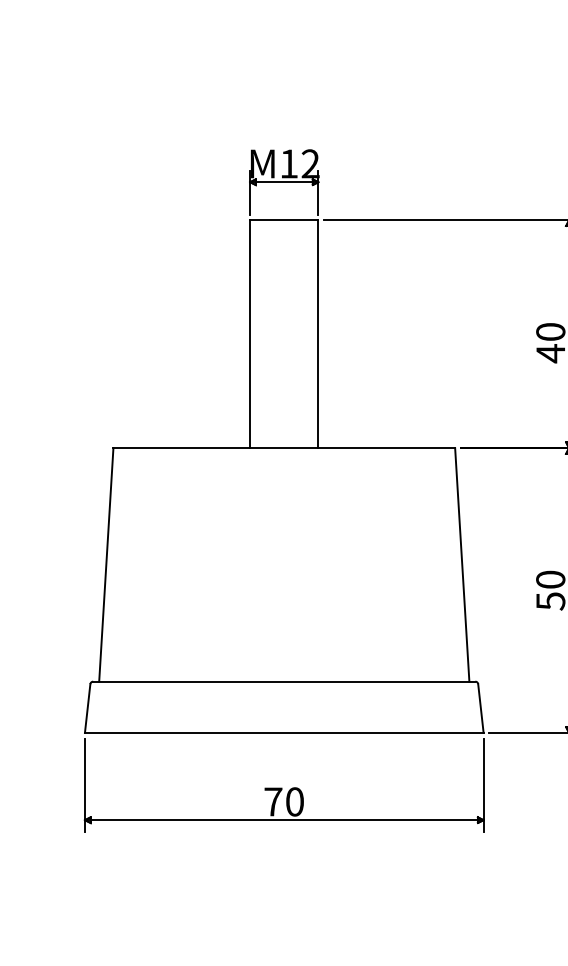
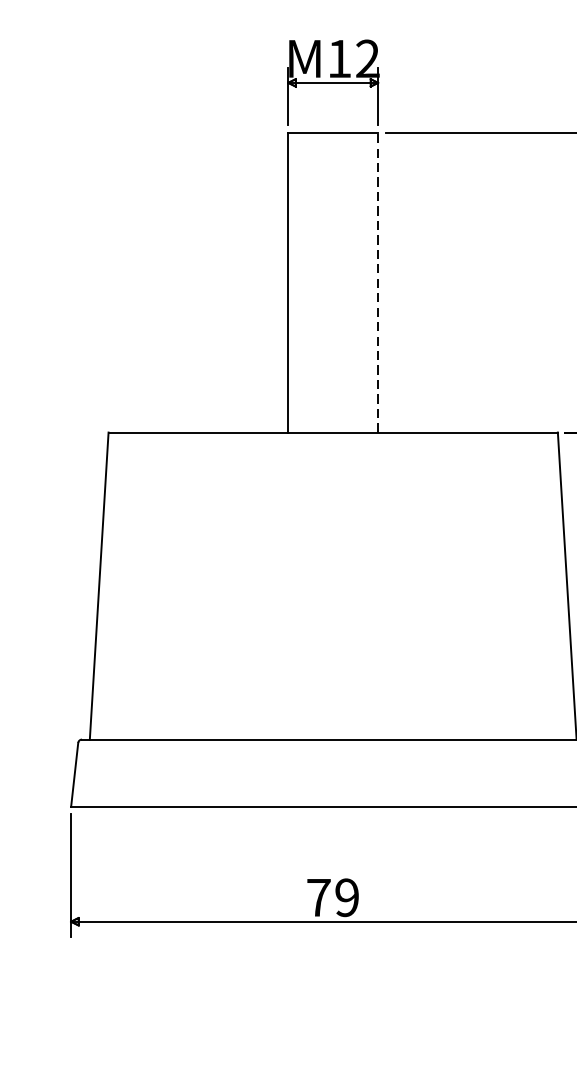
line: (318, 334) -> (378, 283), solid -> dashed
text: (294, 801) -> (346, 897), 70 -> 79

